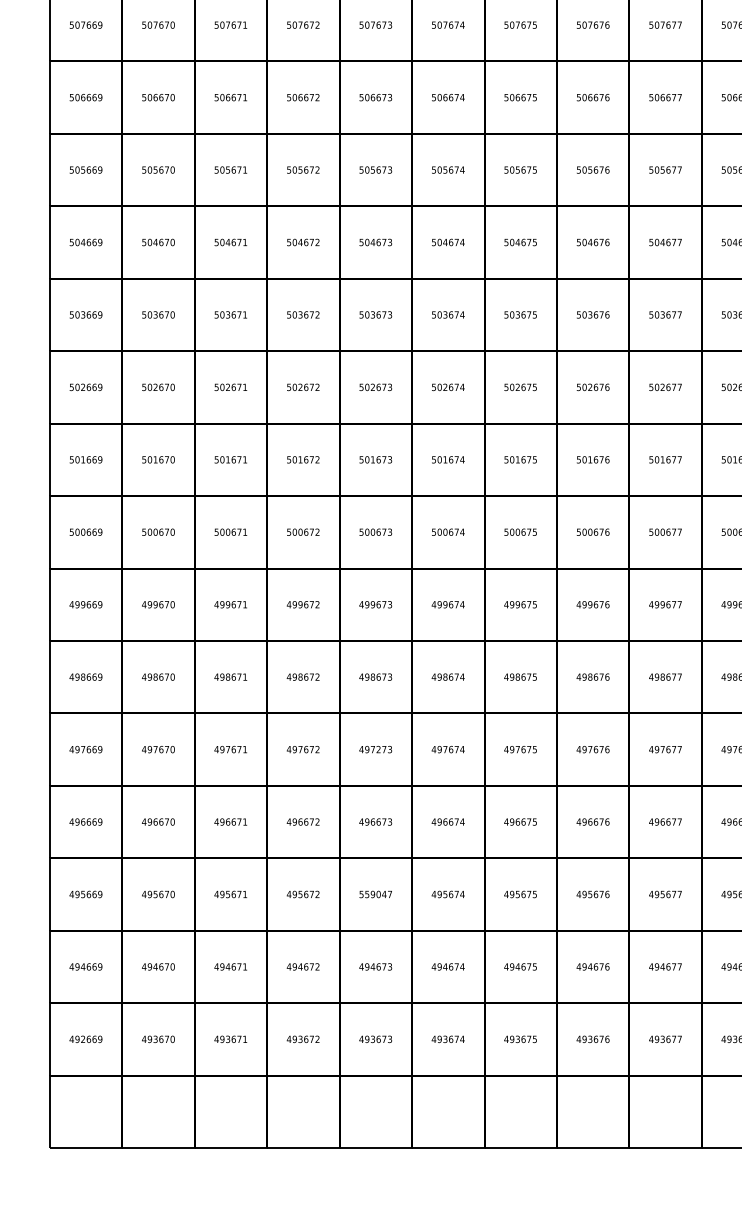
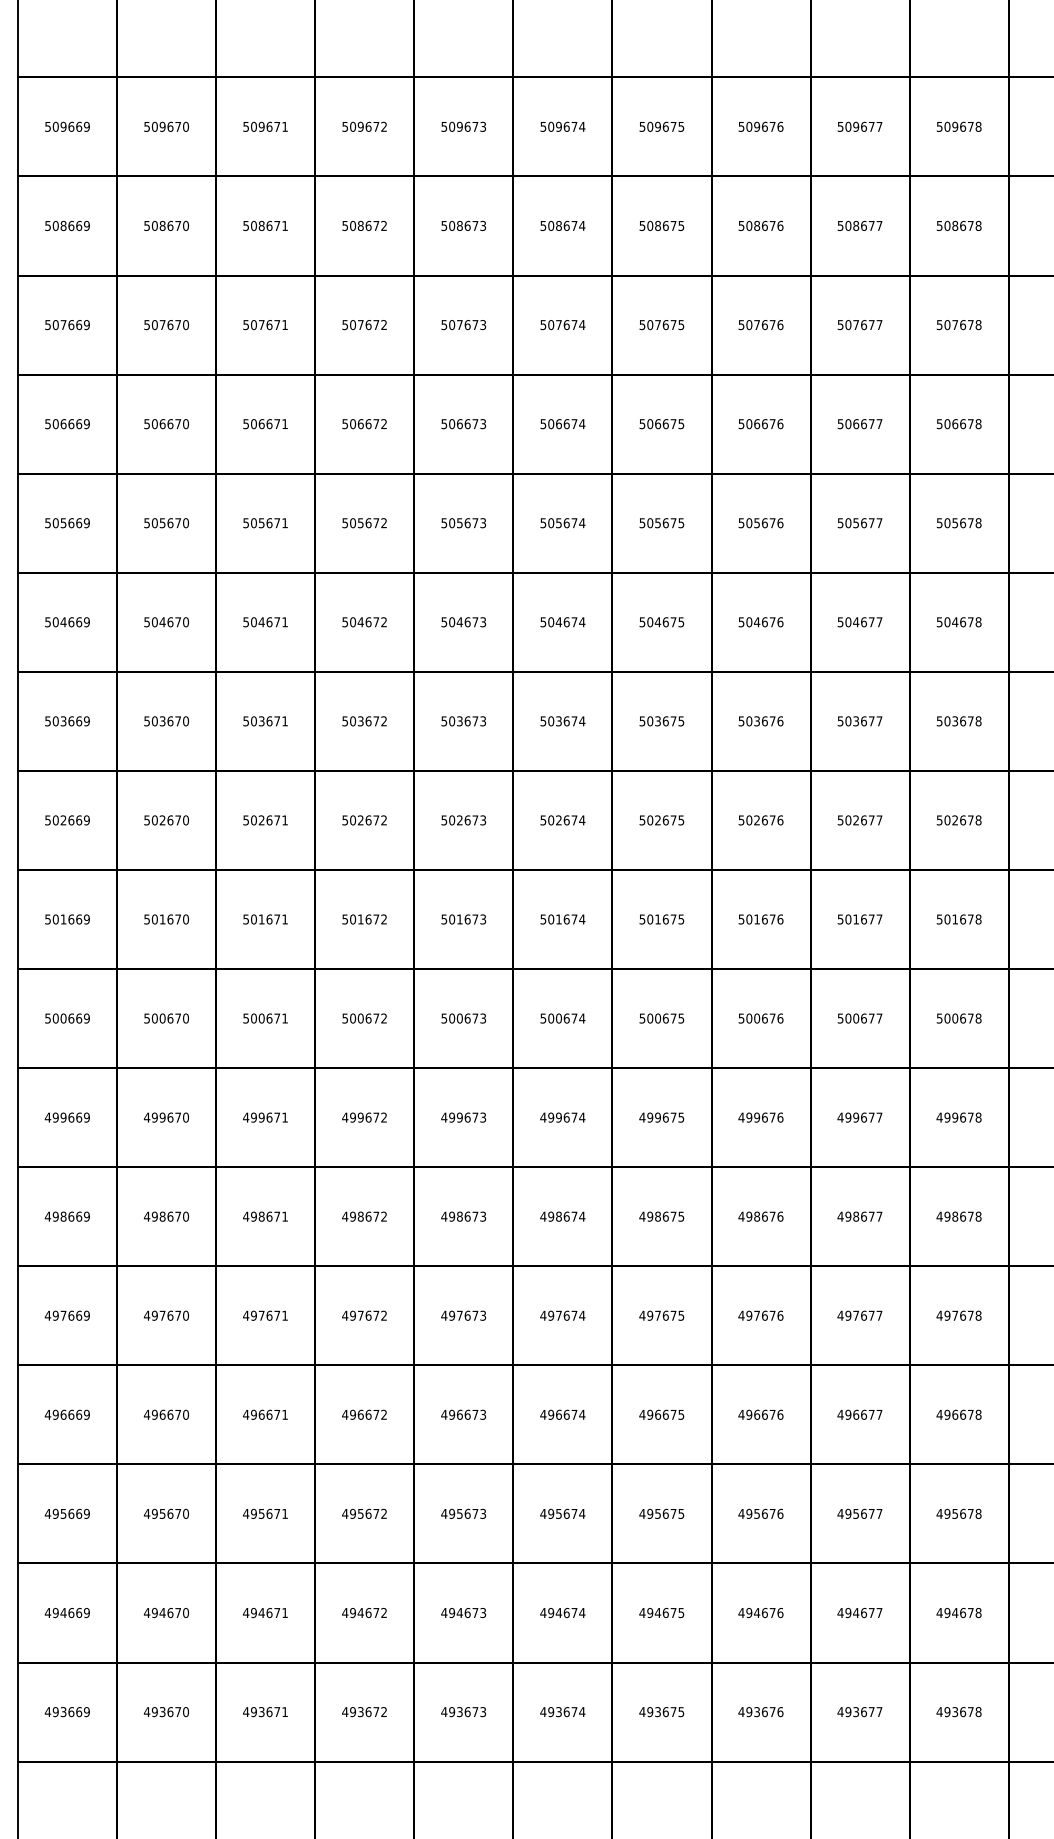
text: (378, 749) -> (467, 1315), 497273 -> 497673
text: (375, 894) -> (463, 1513), 559047 -> 495673
text: (83, 1039) -> (63, 1712), 492669 -> 493669

